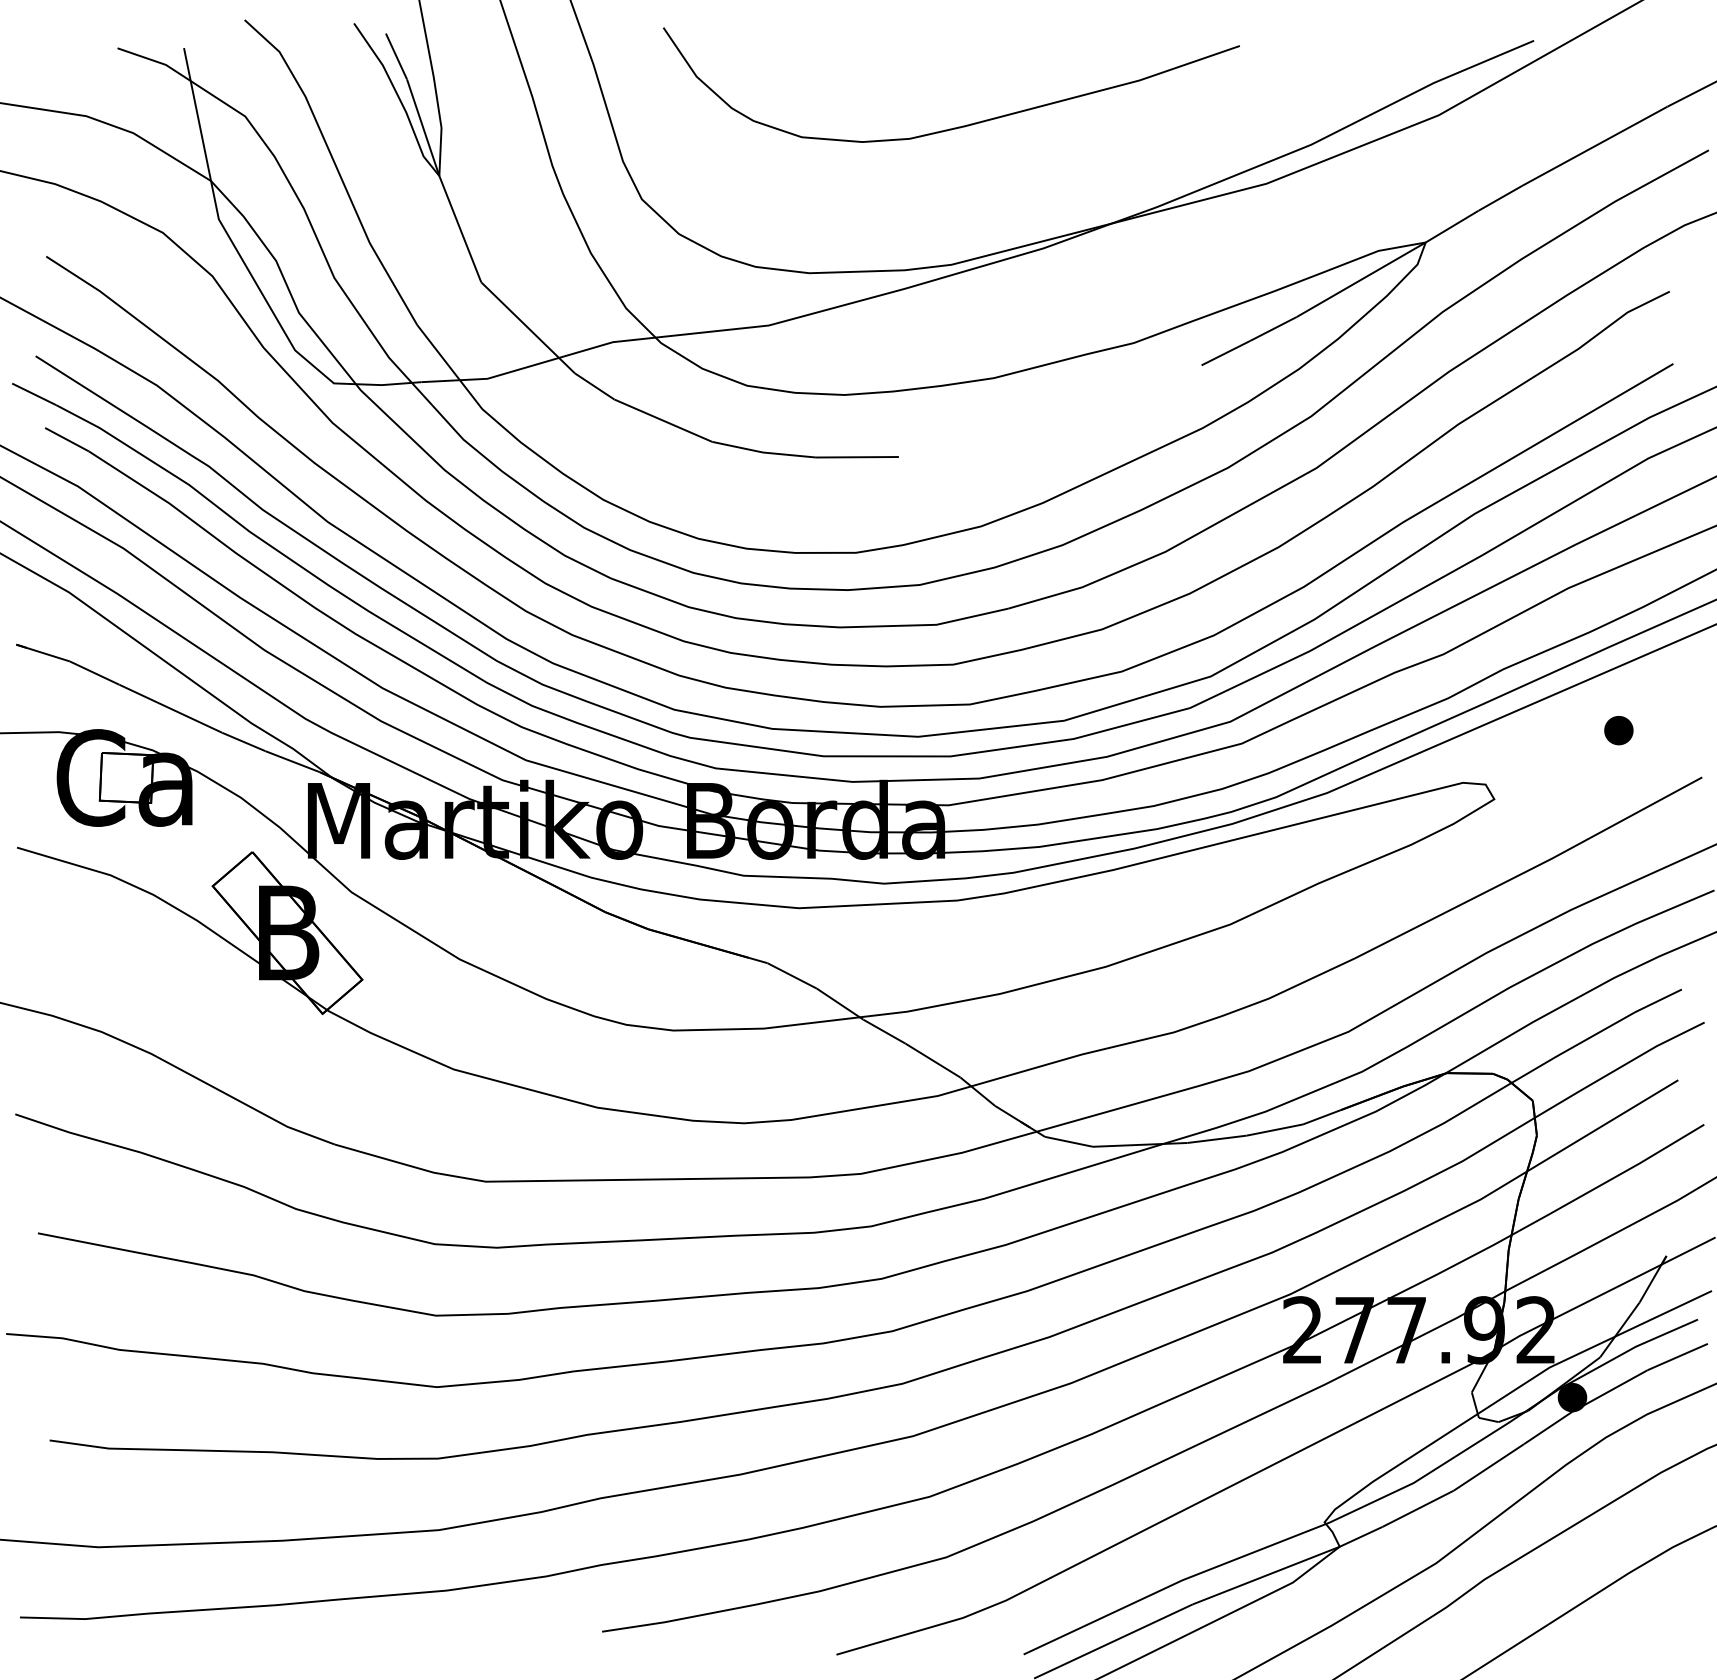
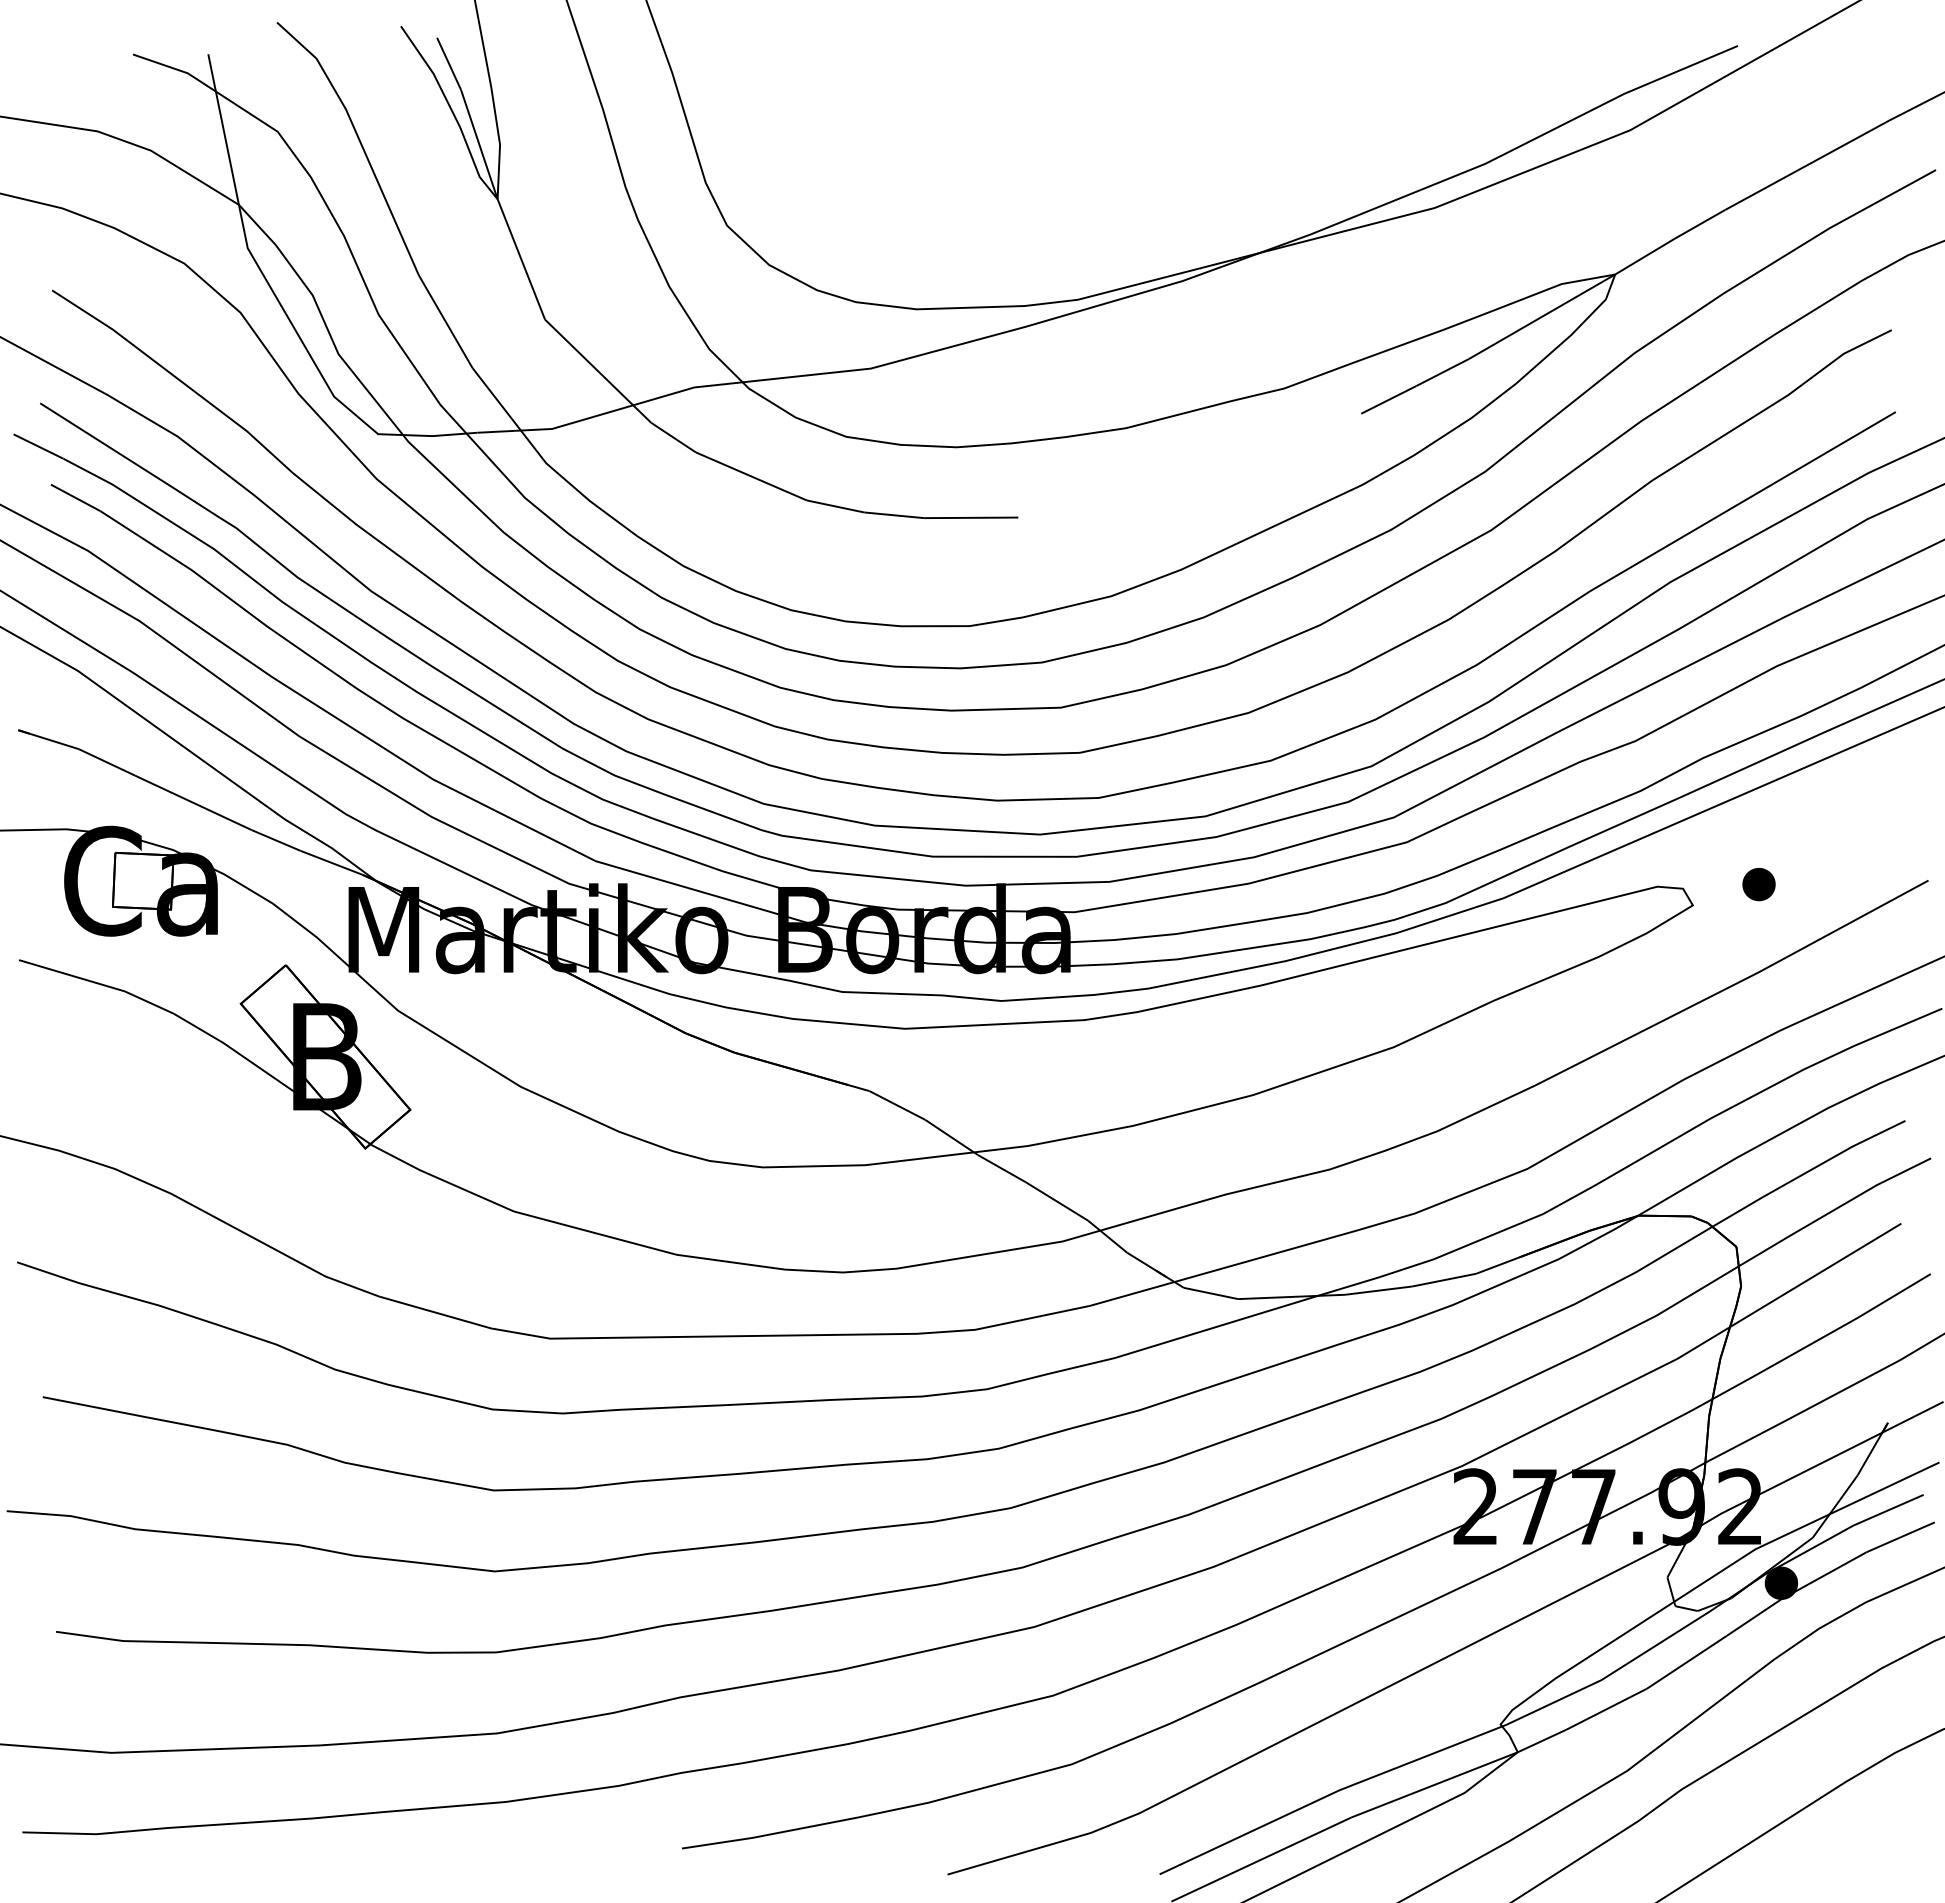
curve: (961, 125) -> (1089, 142), removed
part: (1618, 730) -> (1758, 884), moved

